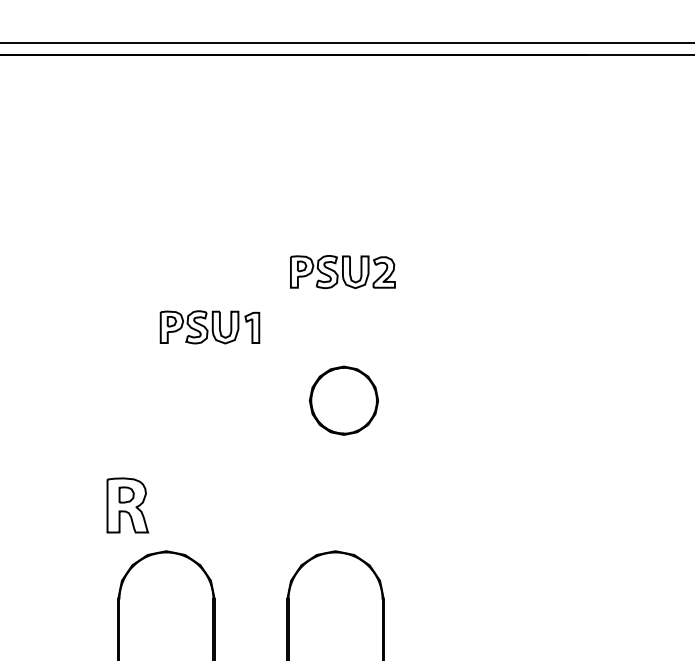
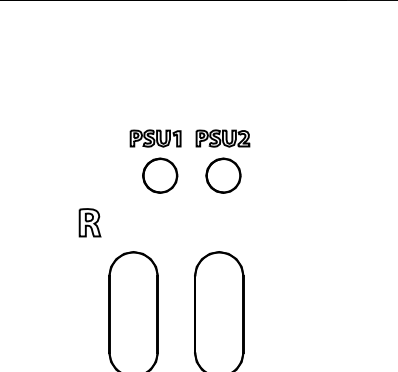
part: (342, 271) -> (222, 138), moved
part: (219, 400) -> (160, 175), added
part: (126, 504) -> (89, 222), moved

